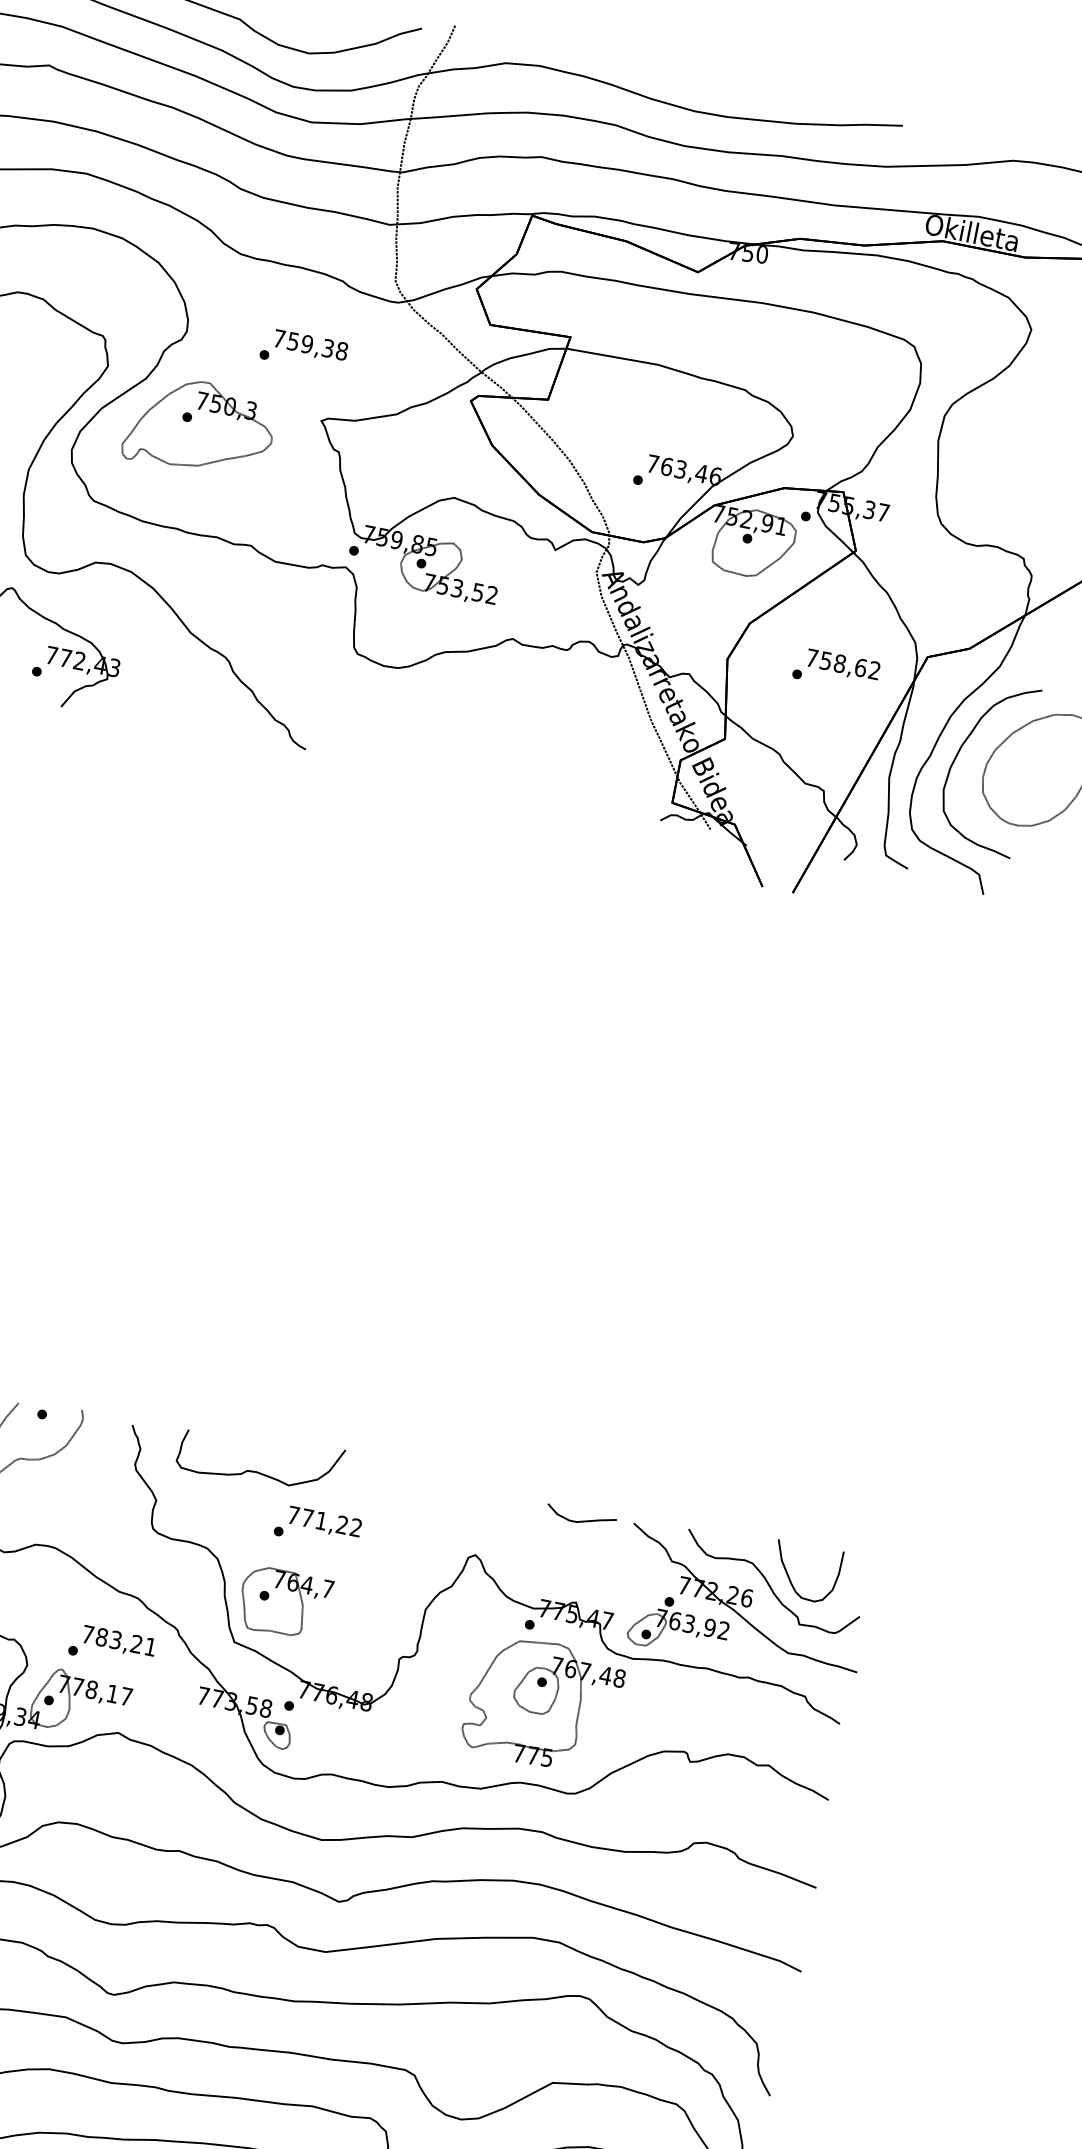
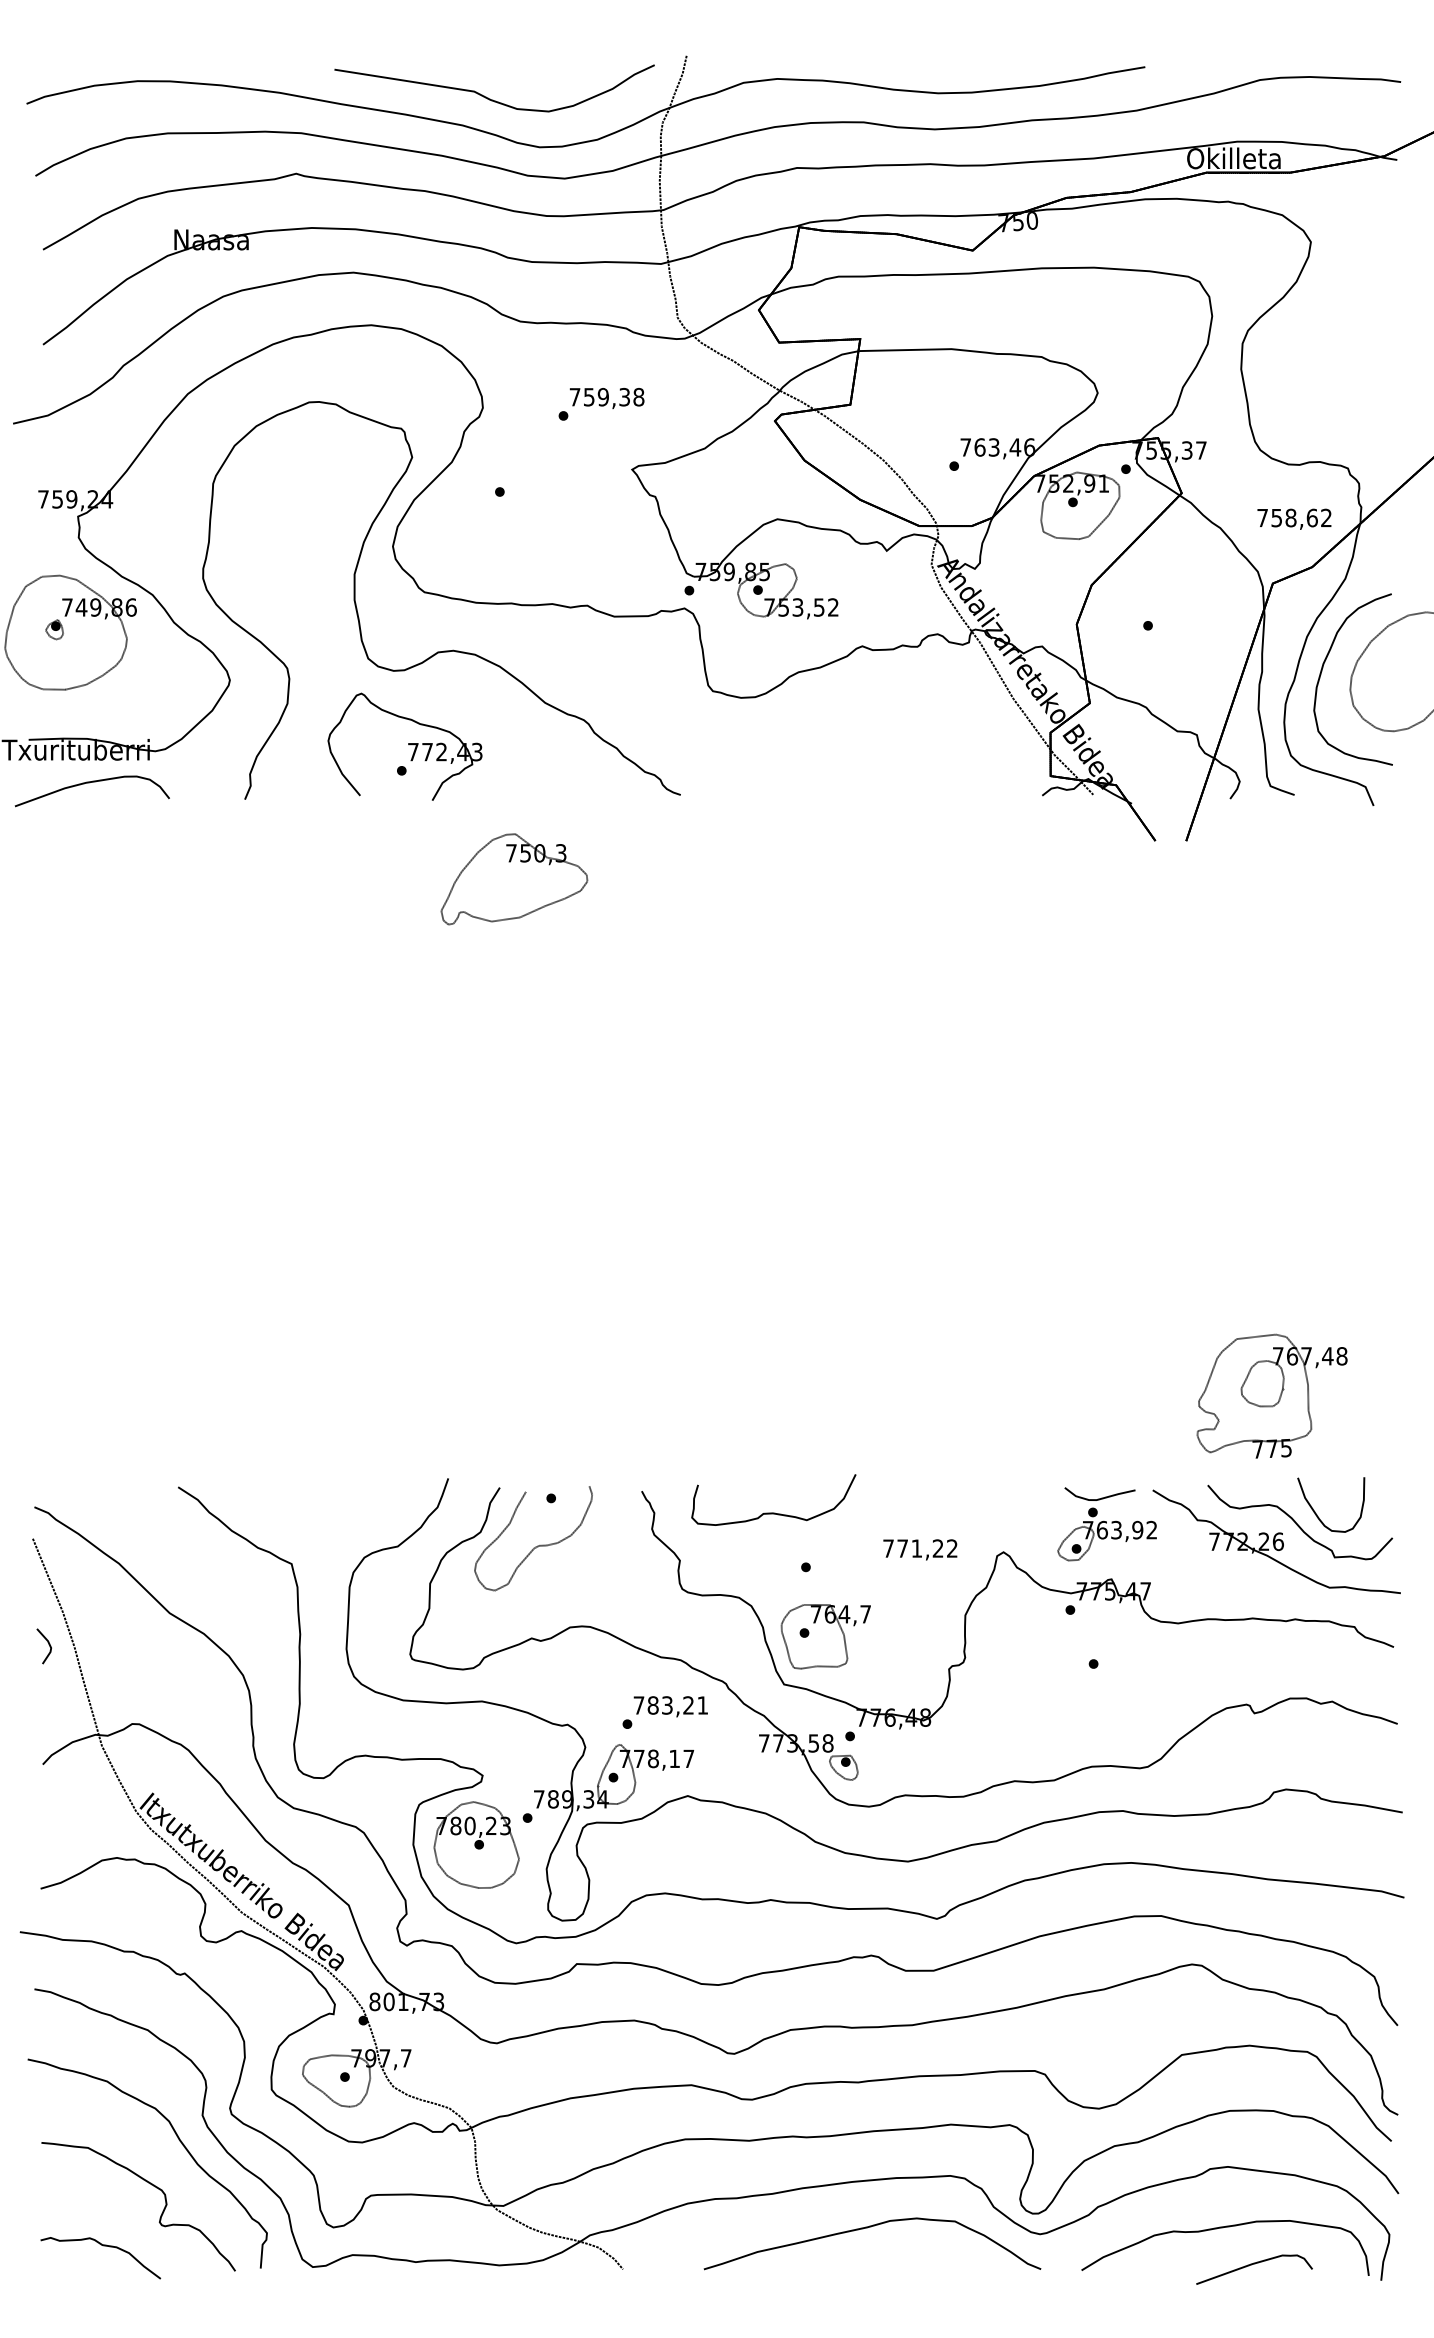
part: (200, 427) -> (514, 879), moved
text: (843, 664) -> (1294, 518), moved
text: (324, 1522) -> (920, 1549), moved
part: (678, 1626) -> (1106, 1534), moved
part: (542, 1703) -> (1271, 1395), moved

